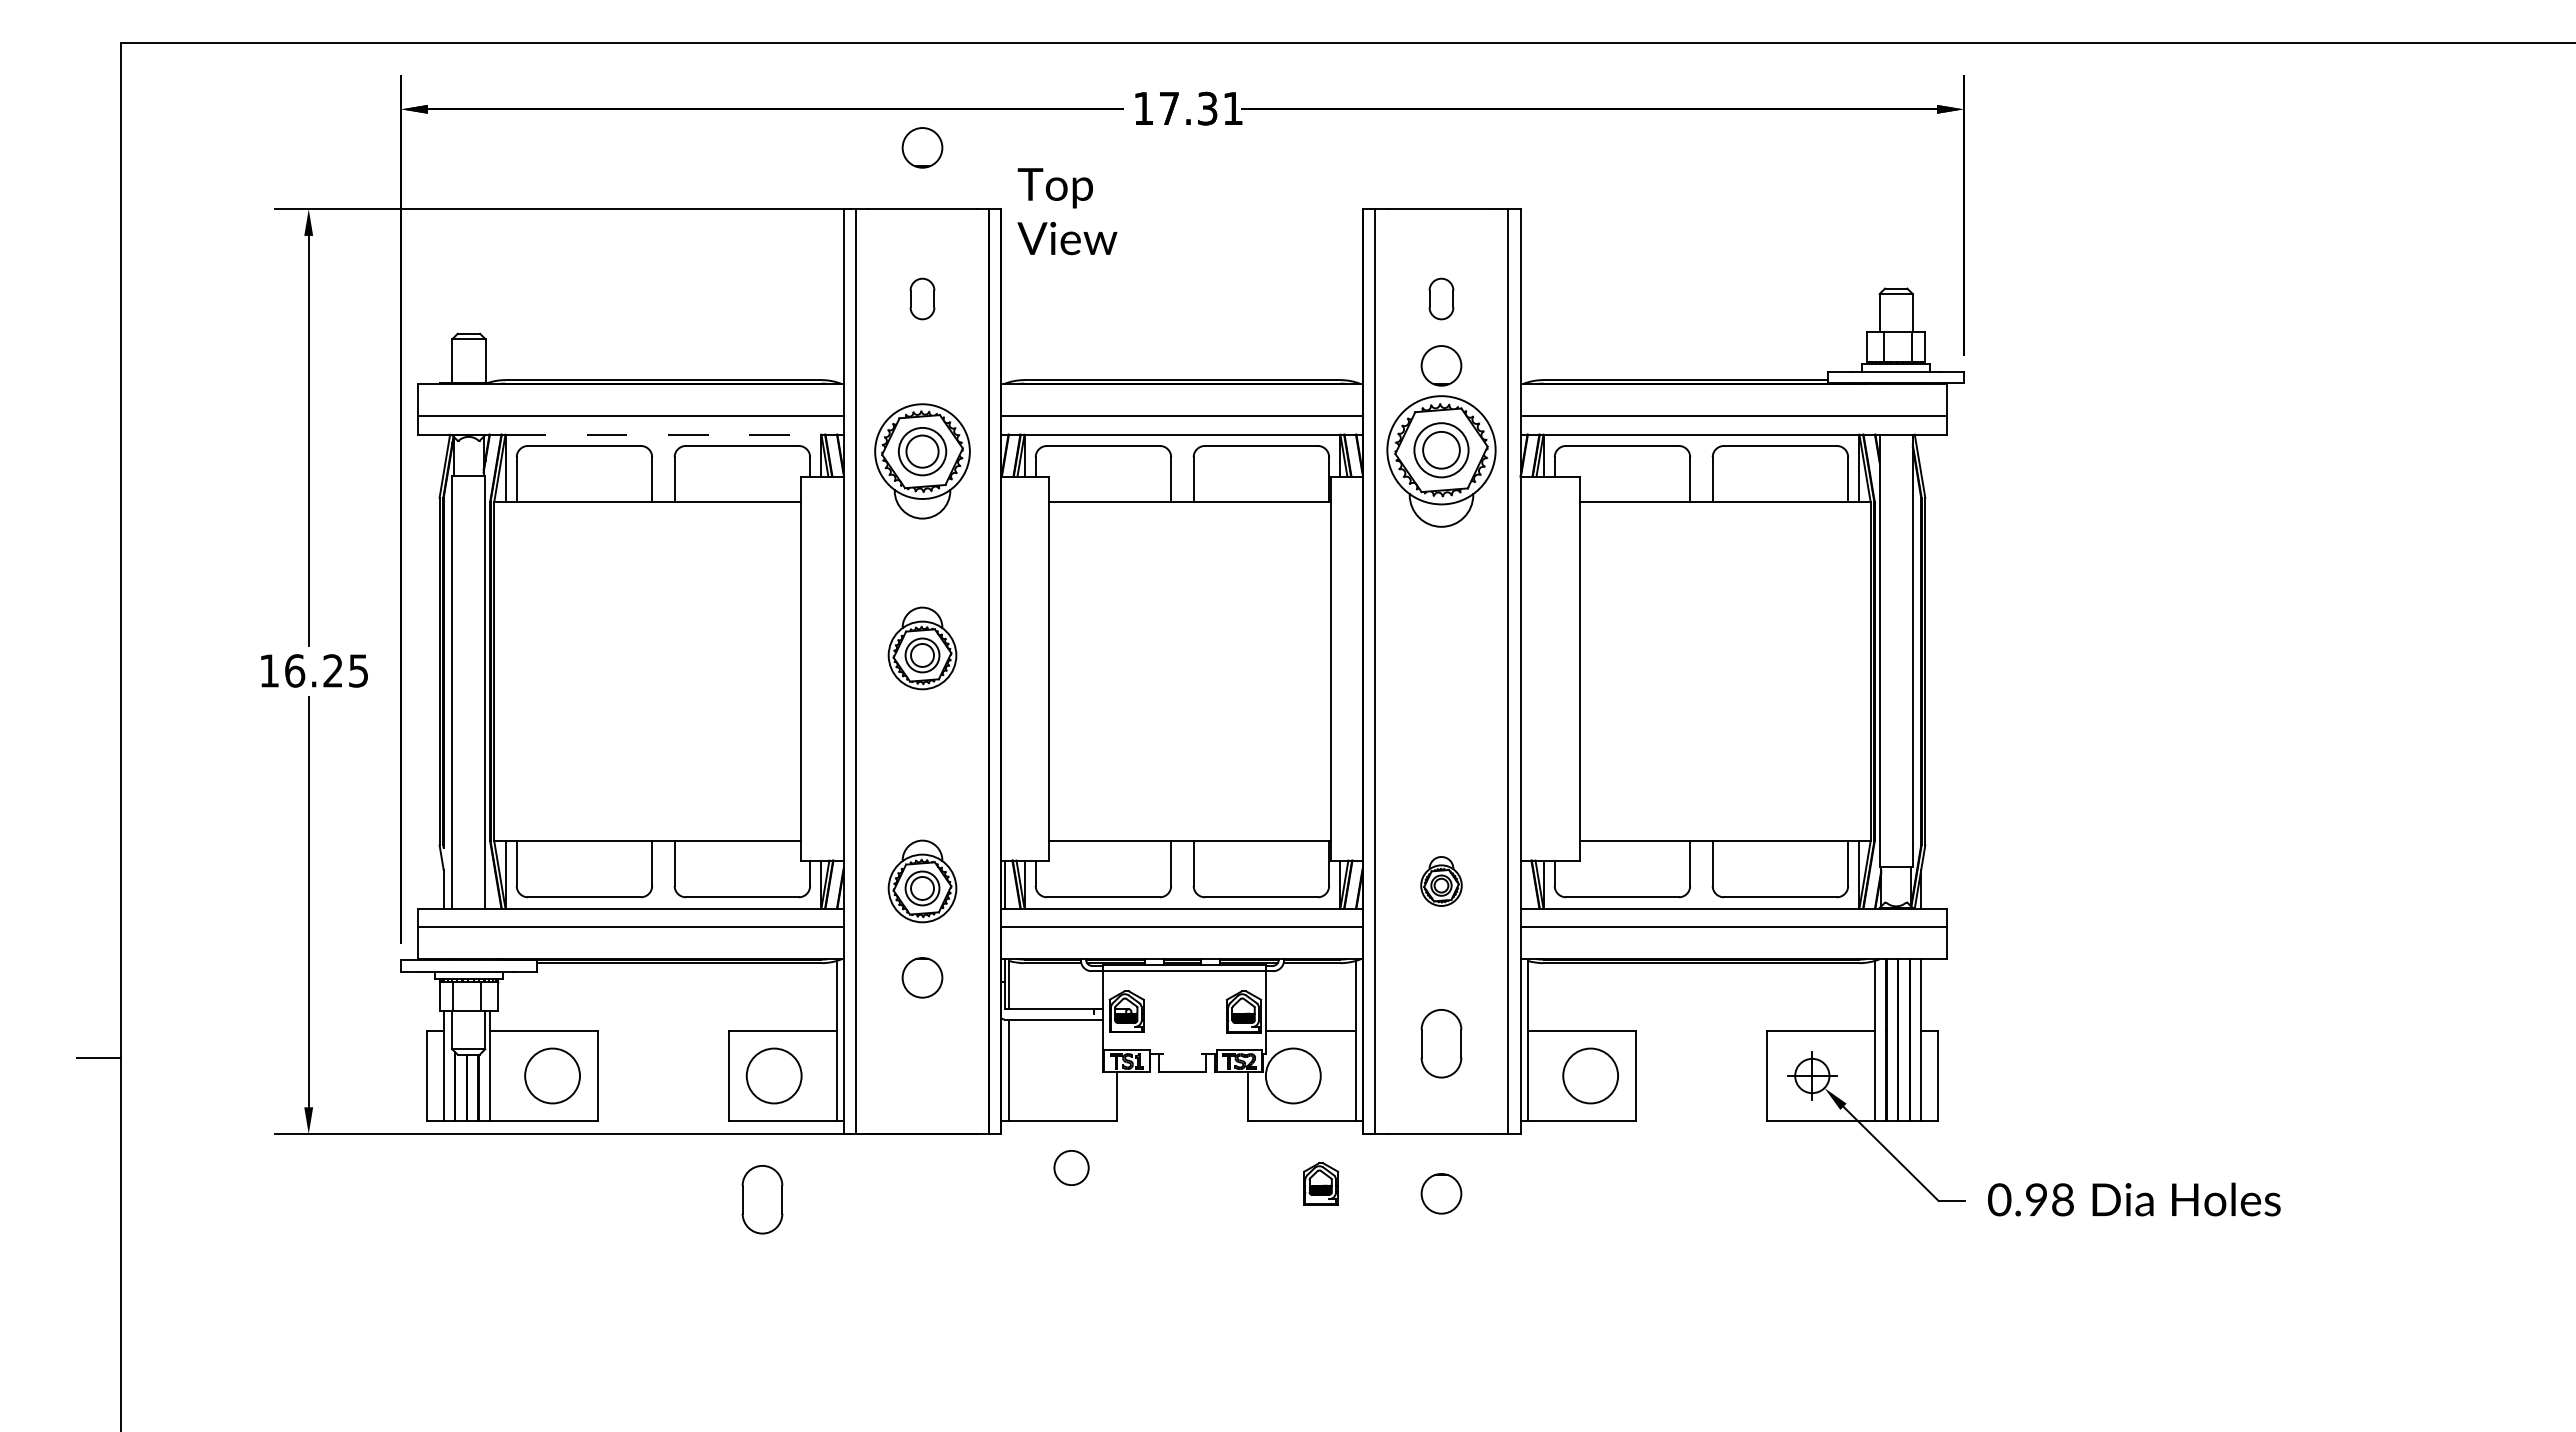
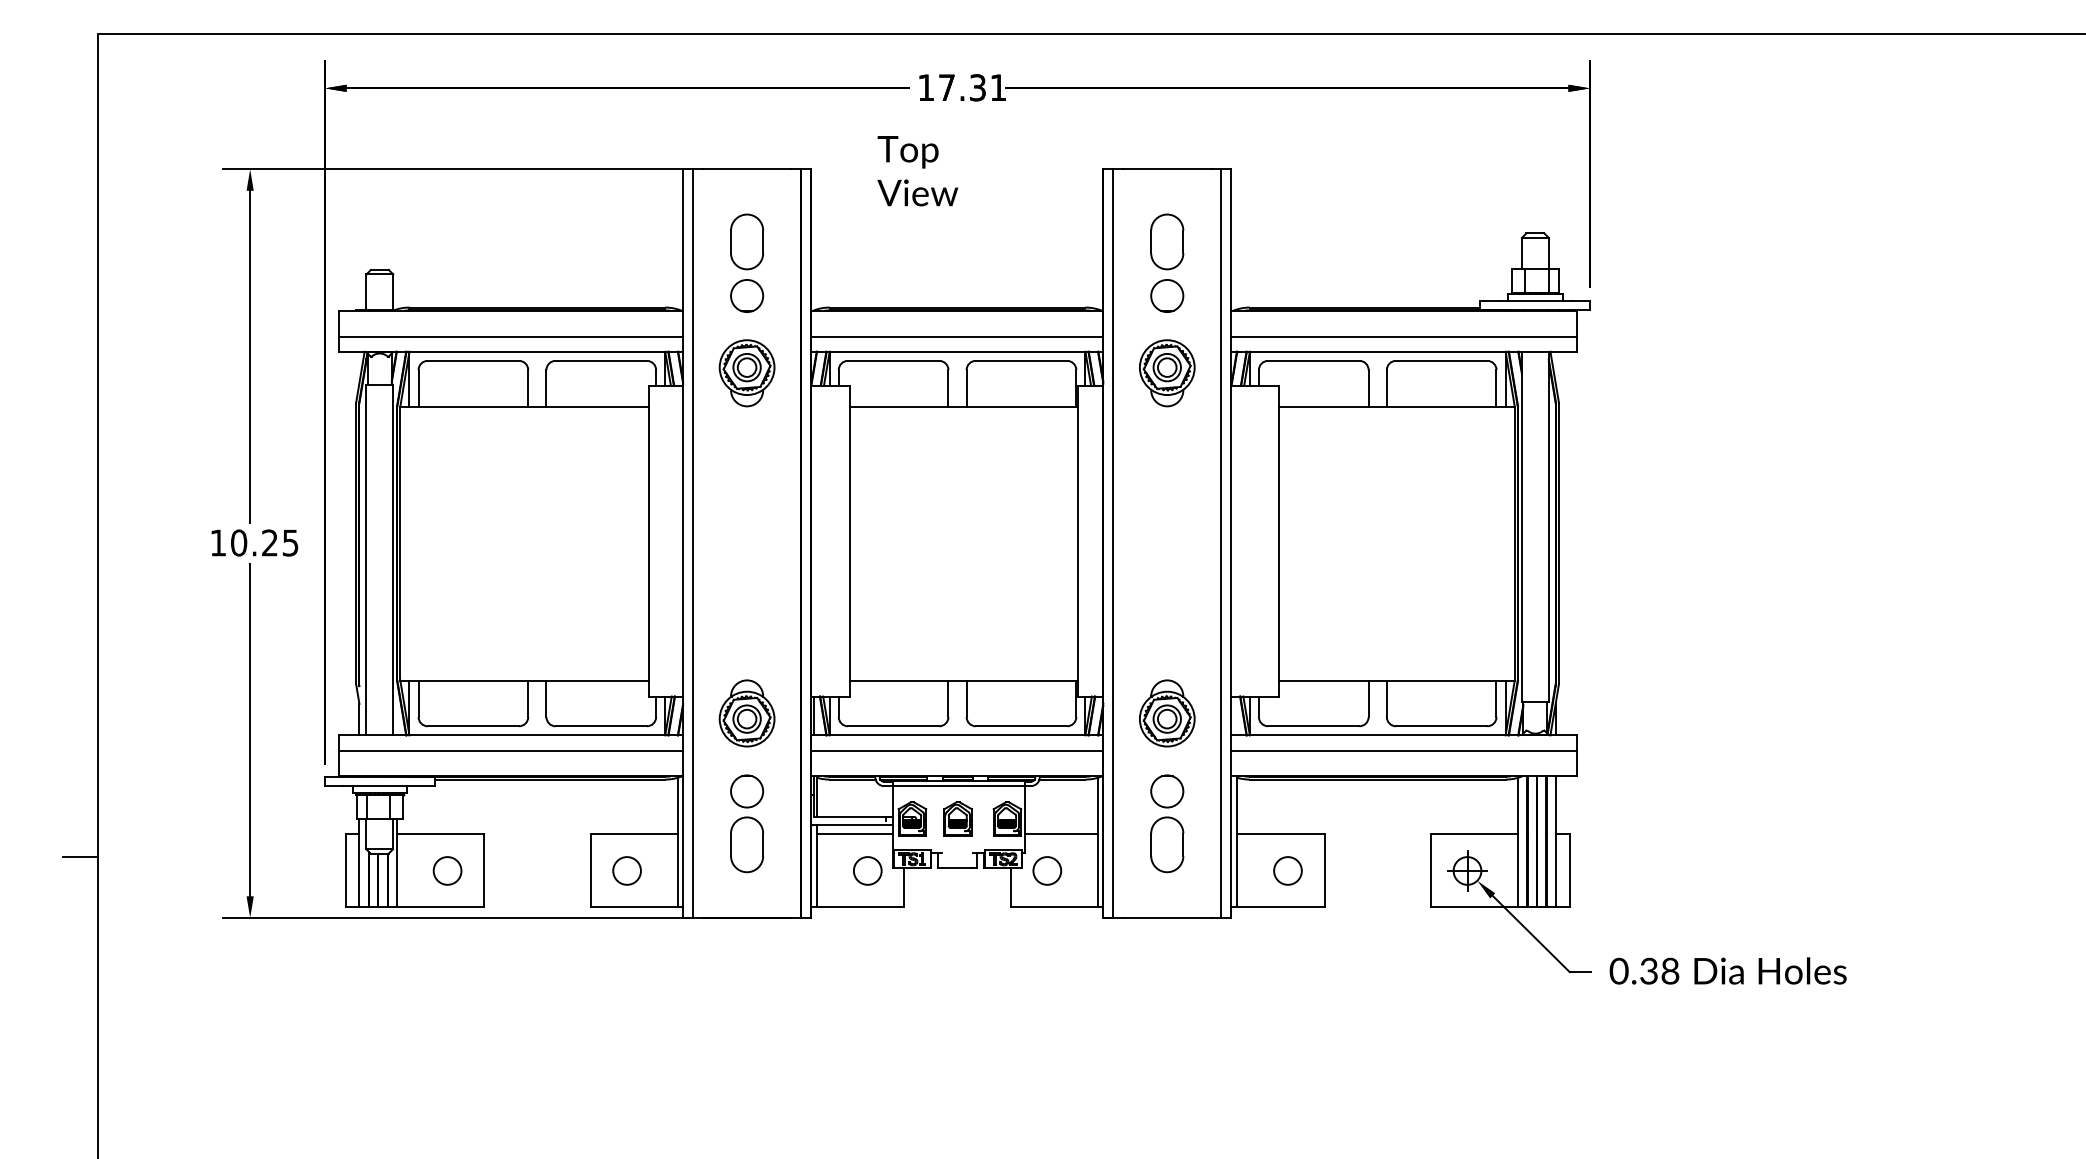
part: (922, 147) -> (747, 295), moved
text: (1067, 211) -> (917, 171), moved
part: (922, 298) -> (747, 241), size x1.67
part: (1441, 298) -> (1167, 241), size x1.67
line: (663, 434) -> (537, 351), dashed -> solid
part: (922, 460) -> (747, 372), size x0.71
part: (1441, 460) -> (1167, 372), size x0.62
part: (922, 648) -> (747, 524), removed
text: (295, 670) -> (239, 542), 16.25 -> 10.25
part: (1441, 881) -> (1167, 713), size x1.67
line: (1055, 1030) -> (854, 834), added
circle: (552, 1075) -> (447, 870), size x0.62
circle: (774, 1075) -> (627, 870), size x0.62
circle: (1293, 1075) -> (1047, 870), size x0.62
circle: (1590, 1075) -> (1287, 870), size x0.62
circle: (1071, 1167) -> (867, 870), moved
part: (1321, 1183) -> (958, 818), moved
part: (1441, 1193) -> (1167, 791), moved
part: (762, 1199) -> (747, 844), moved
text: (2036, 1199) -> (1648, 970), 0.98 -> 0.38

